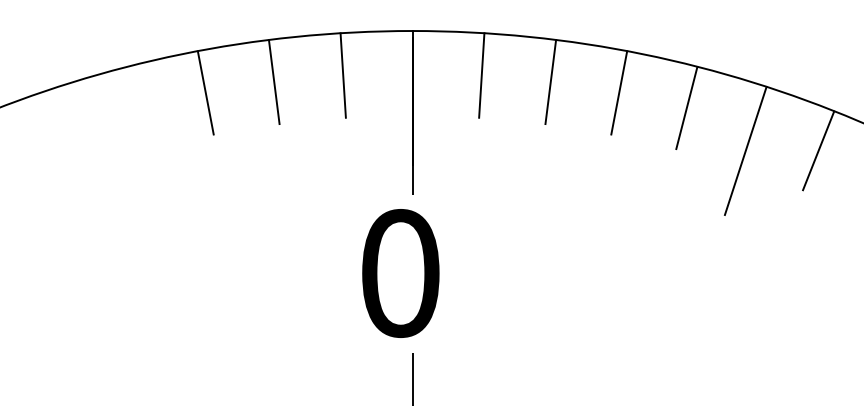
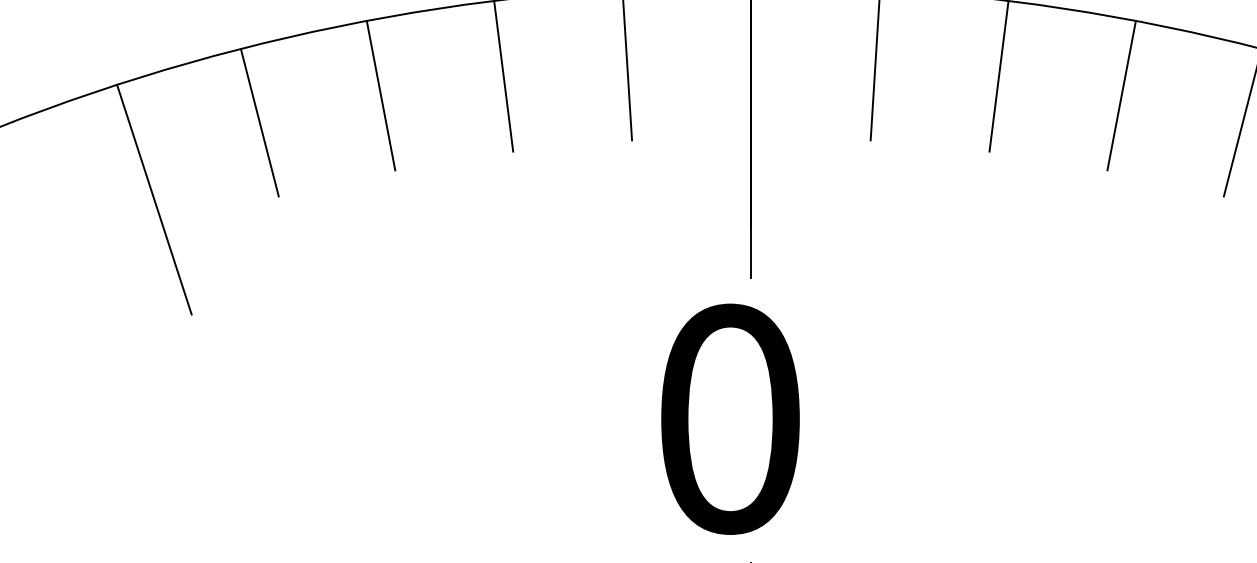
line: (137, 108) -> (258, 123), added
line: (79, 151) -> (154, 200), added

